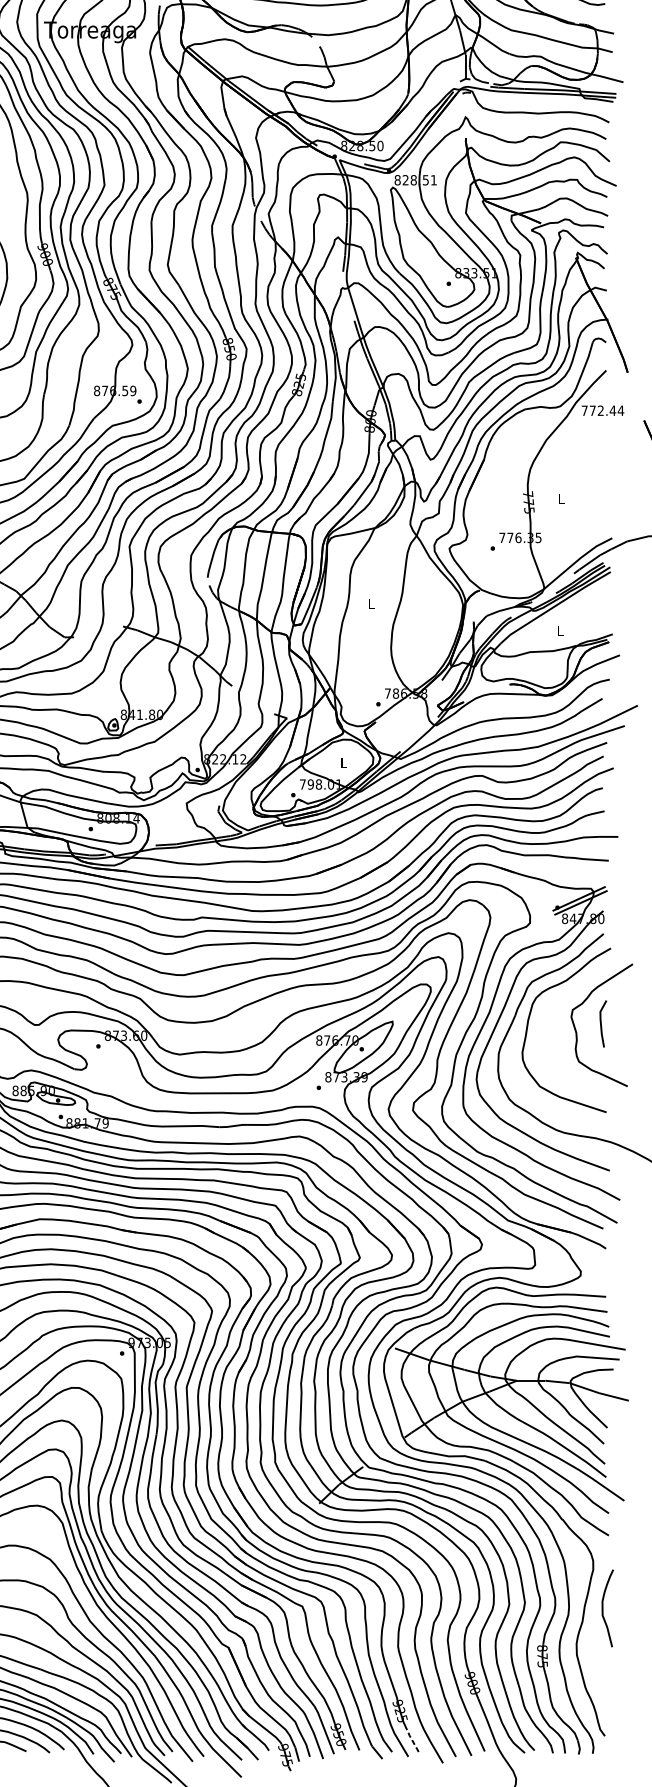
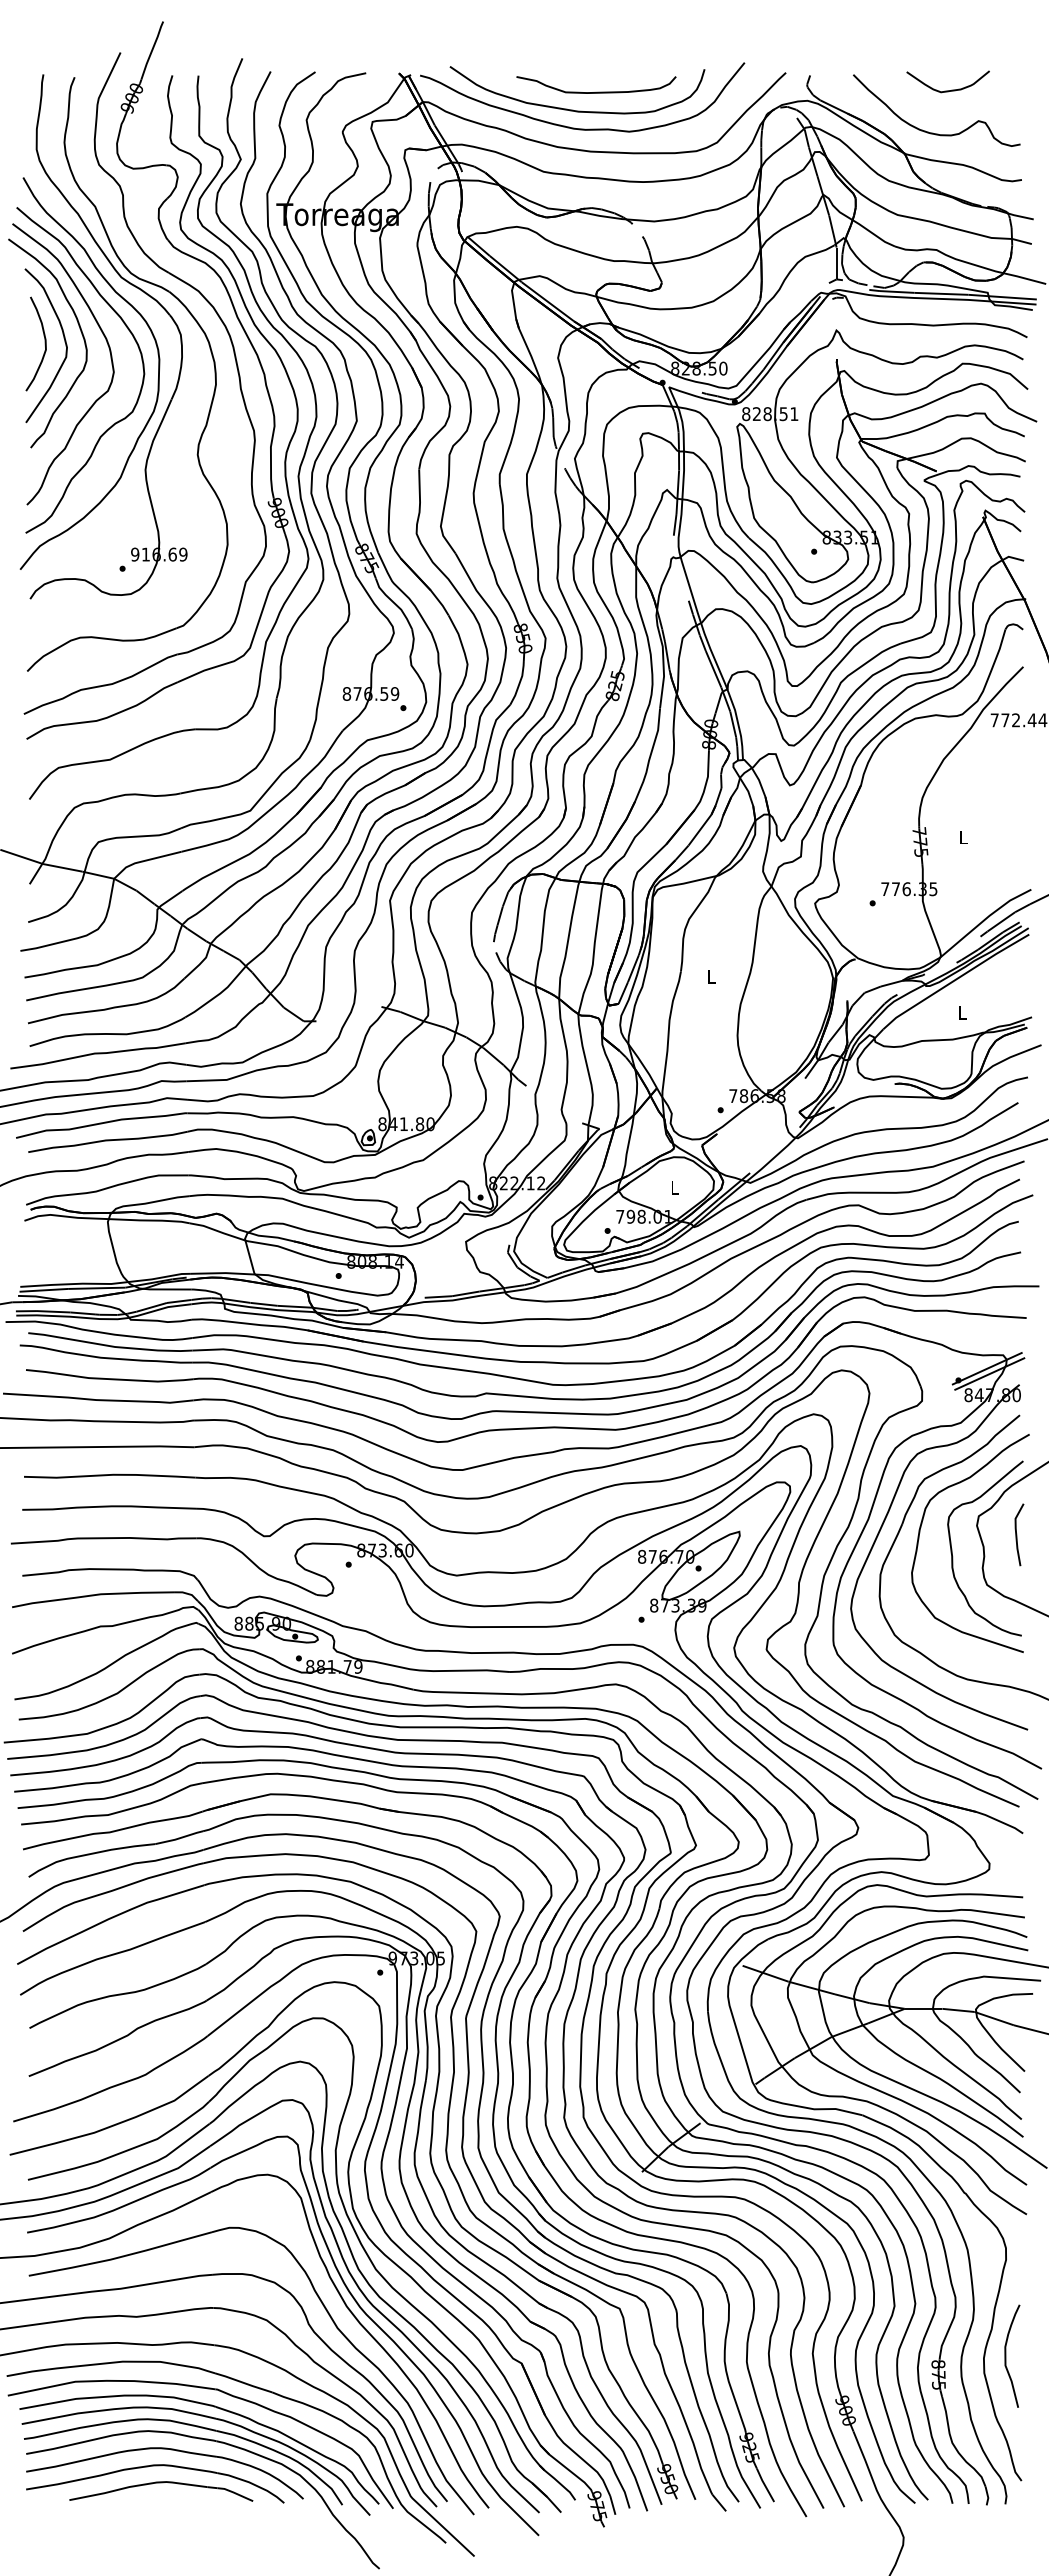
curve: (553, 1040) -> (953, 1556), added
curve: (603, 1607) -> (1006, 2355), moved
line: (411, 1738) -> (764, 2484), dashed -> solid

